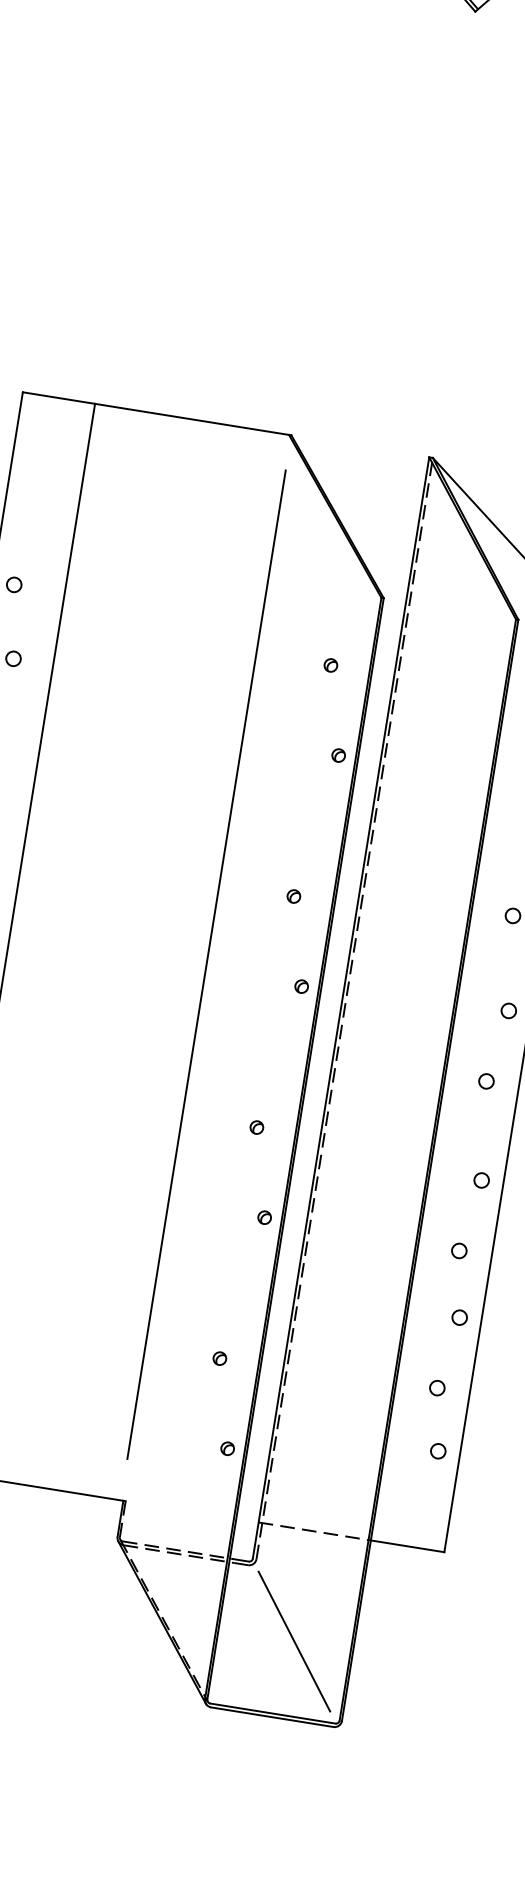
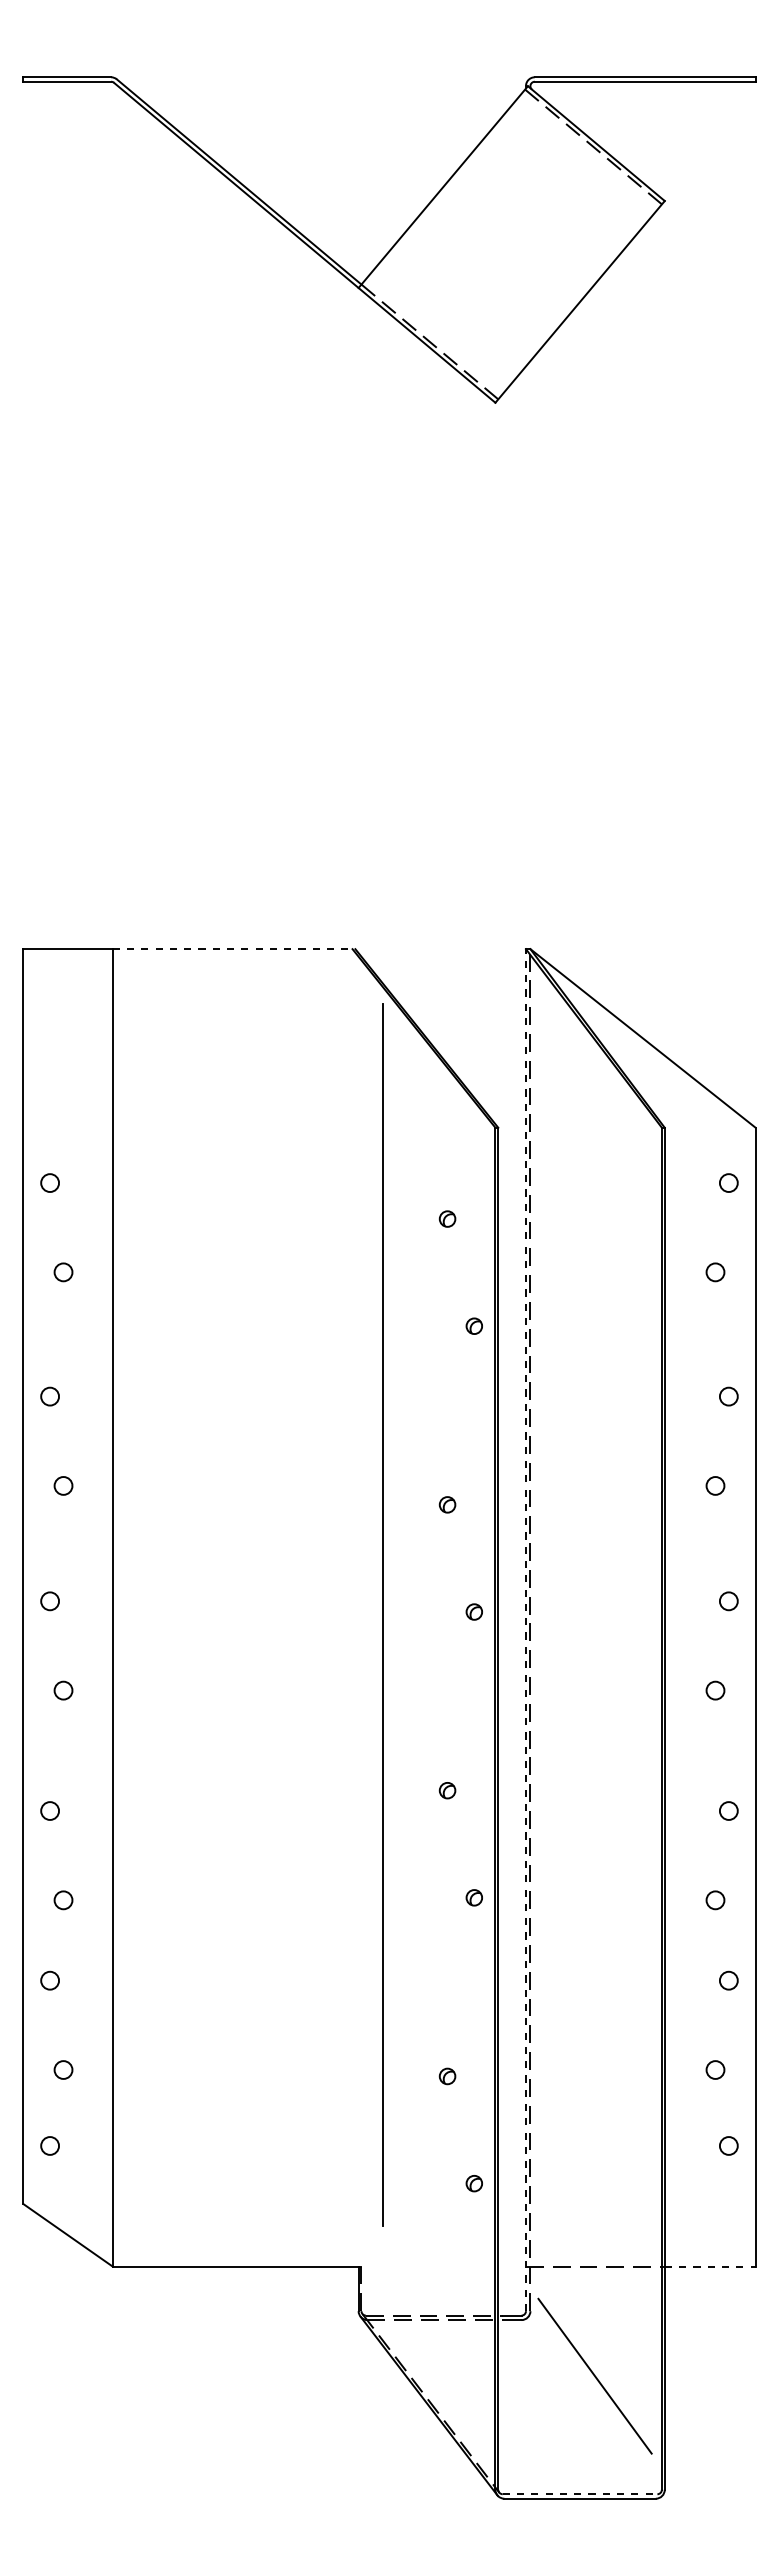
line: (193, 419) -> (234, 949), solid -> dashed
line: (205, 964) -> (382, 1614), moved
line: (340, 1007) -> (525, 1629), solid -> dashed
line: (407, 1546) -> (710, 2266), solid -> dashed
line: (294, 1640) -> (594, 2375), moved
line: (273, 1713) -> (580, 2494), solid -> dashed

